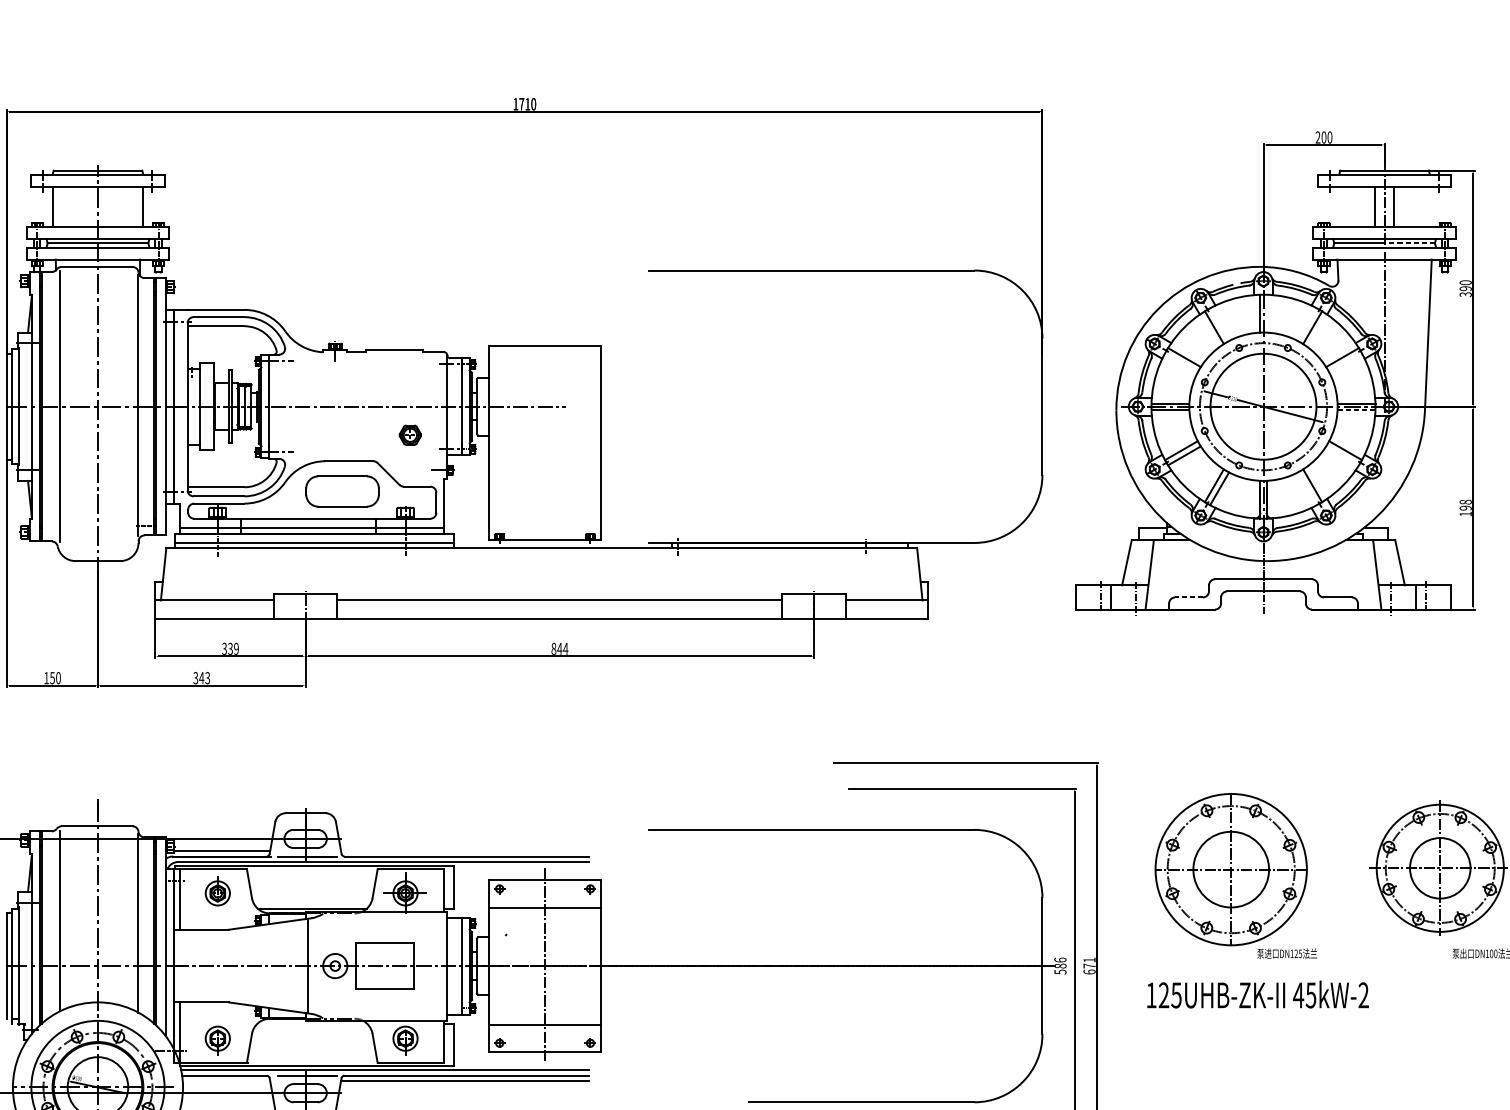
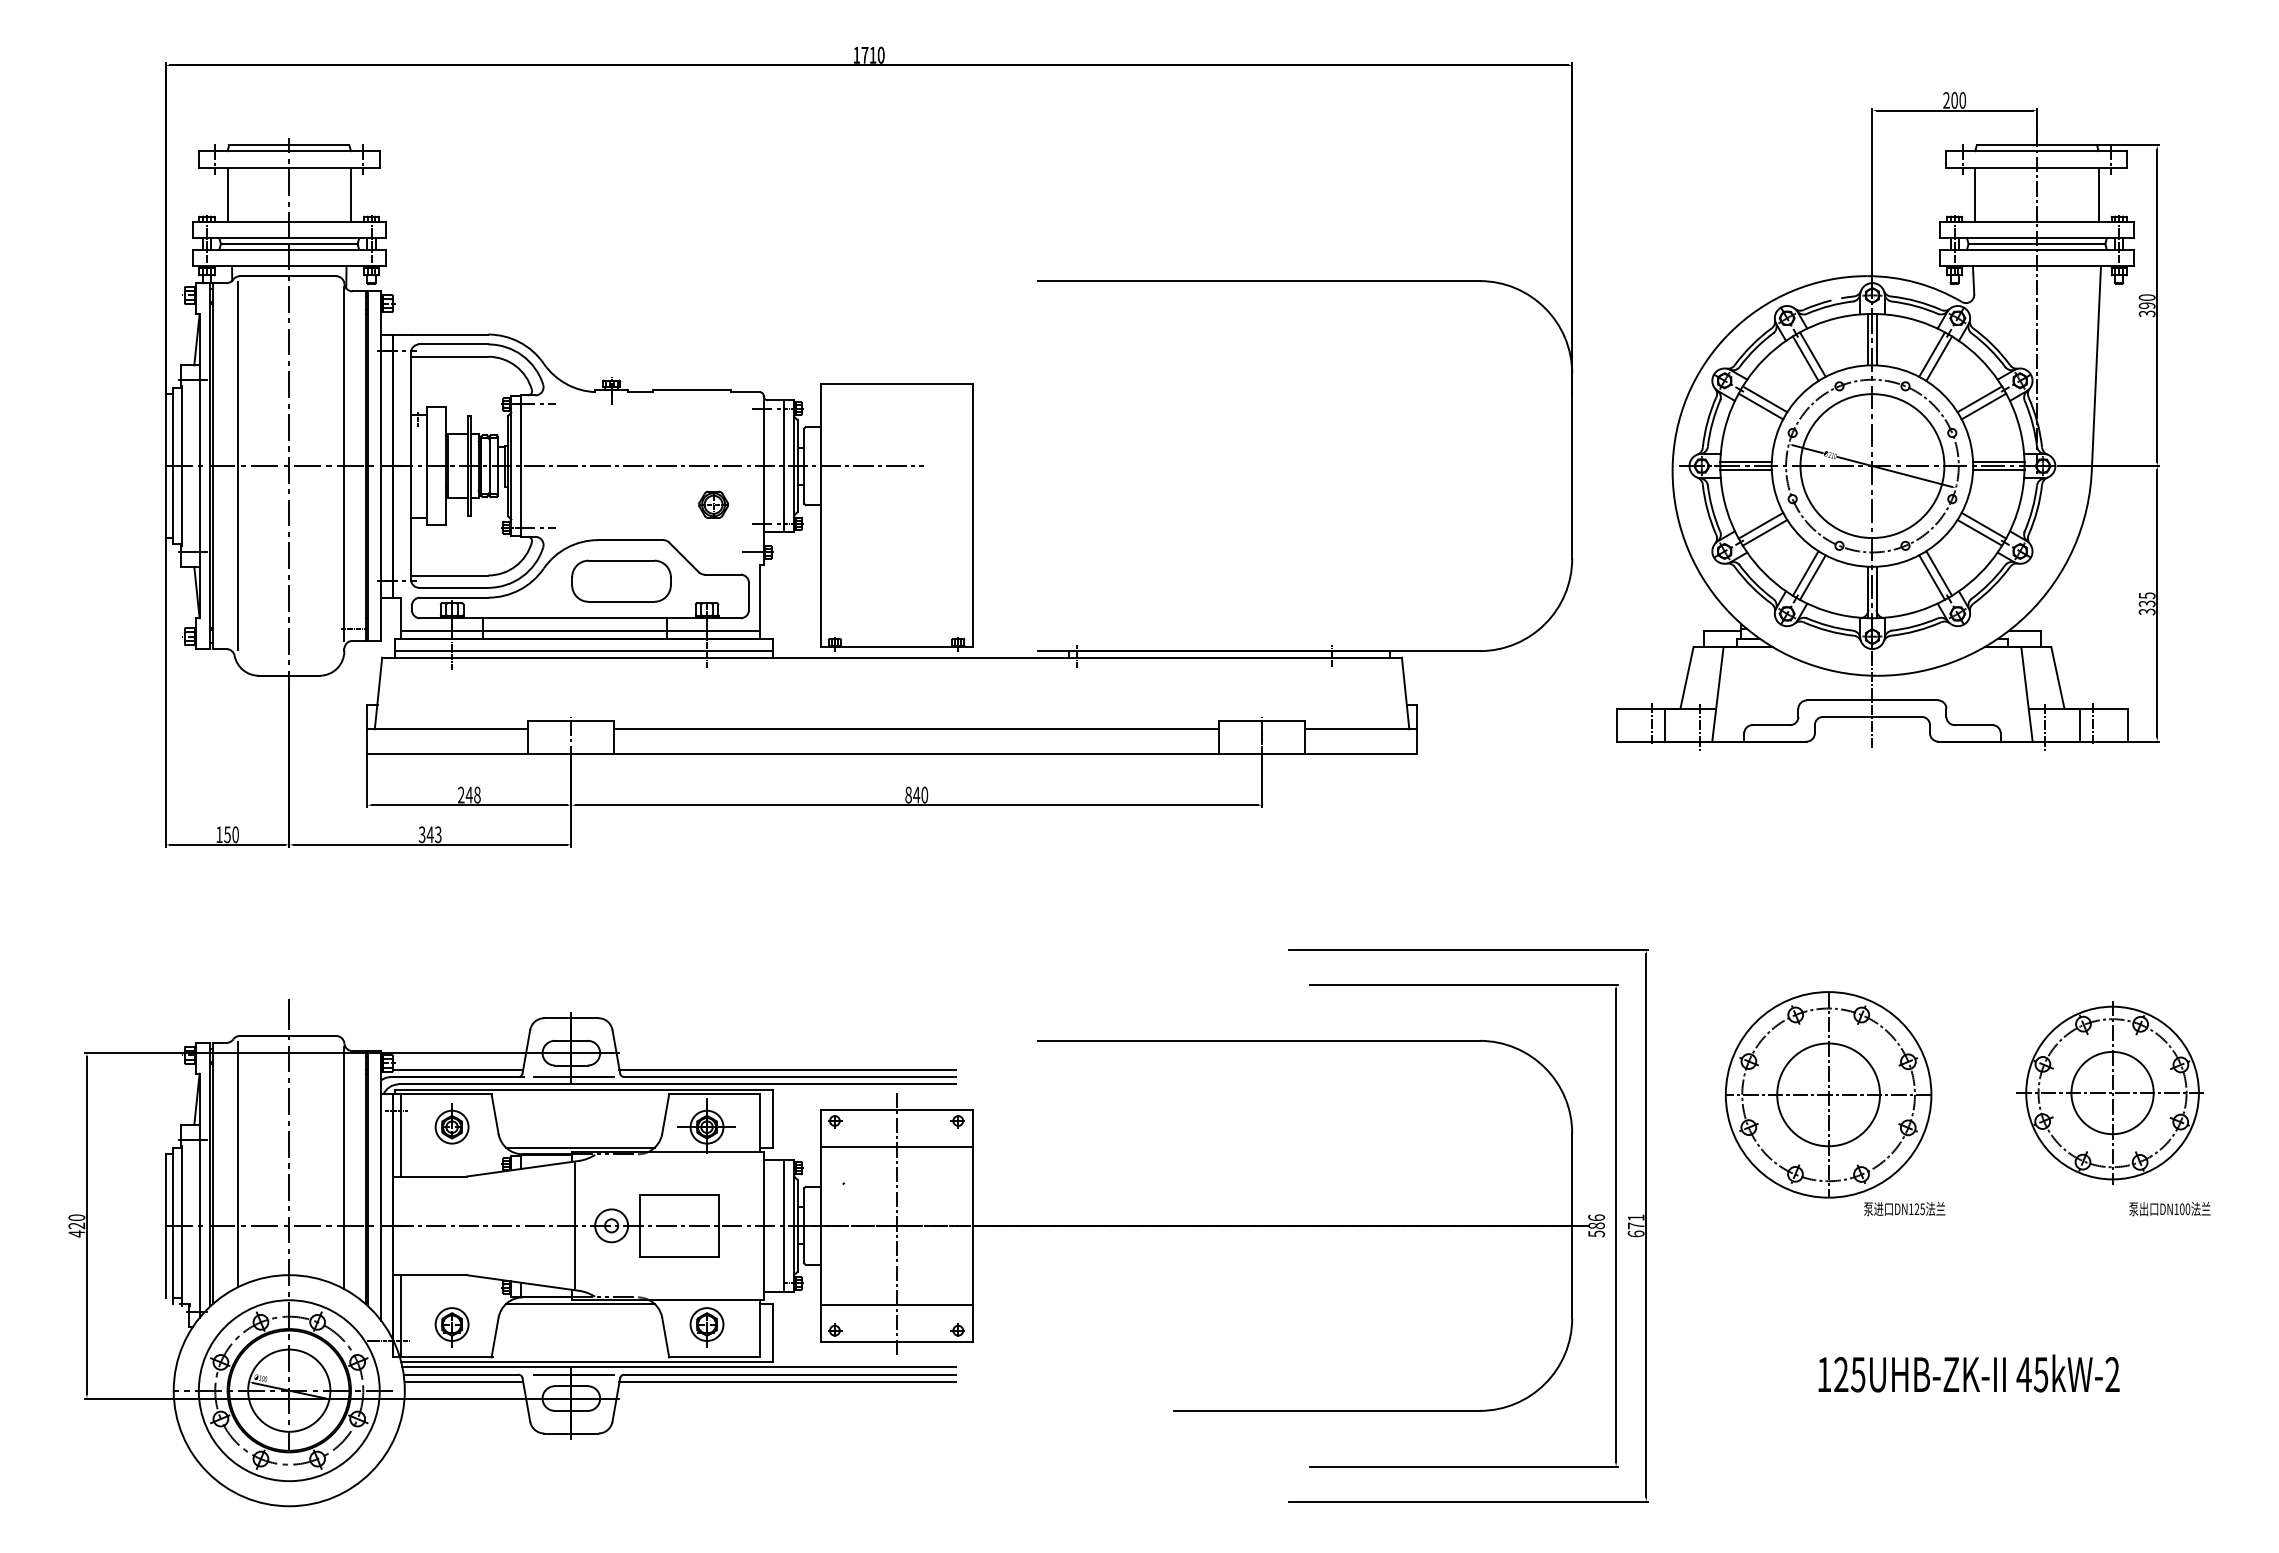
line: (1375, 206) -> (1975, 194), moved
line: (1393, 206) -> (2098, 194), moved
line: (1409, 243) -> (2070, 244), dashed -> solid
line: (1266, 313) -> (1876, 339), added
line: (1219, 324) -> (1812, 354), added
line: (1306, 324) -> (1931, 354), added
line: (1181, 362) -> (1760, 406), added
line: (1345, 362) -> (1983, 406), added
line: (1356, 409) -> (1998, 470), dashed -> solid
line: (1342, 455) -> (1979, 532), added
line: (1306, 488) -> (1931, 577), added
text: (1465, 507) -> (2146, 603), 198 -> 335
line: (1189, 597) -> (1771, 725), dashed -> solid
text: (229, 648) -> (468, 794), 339 -> 248
text: (565, 648) -> (924, 794), 844 -> 840
line: (464, 850) -> (787, 1069), added
text: (1257, 994) -> (1968, 1373), moved
line: (312, 1023) -> (580, 1303), added
line: (226, 1081) -> (463, 1382), added

